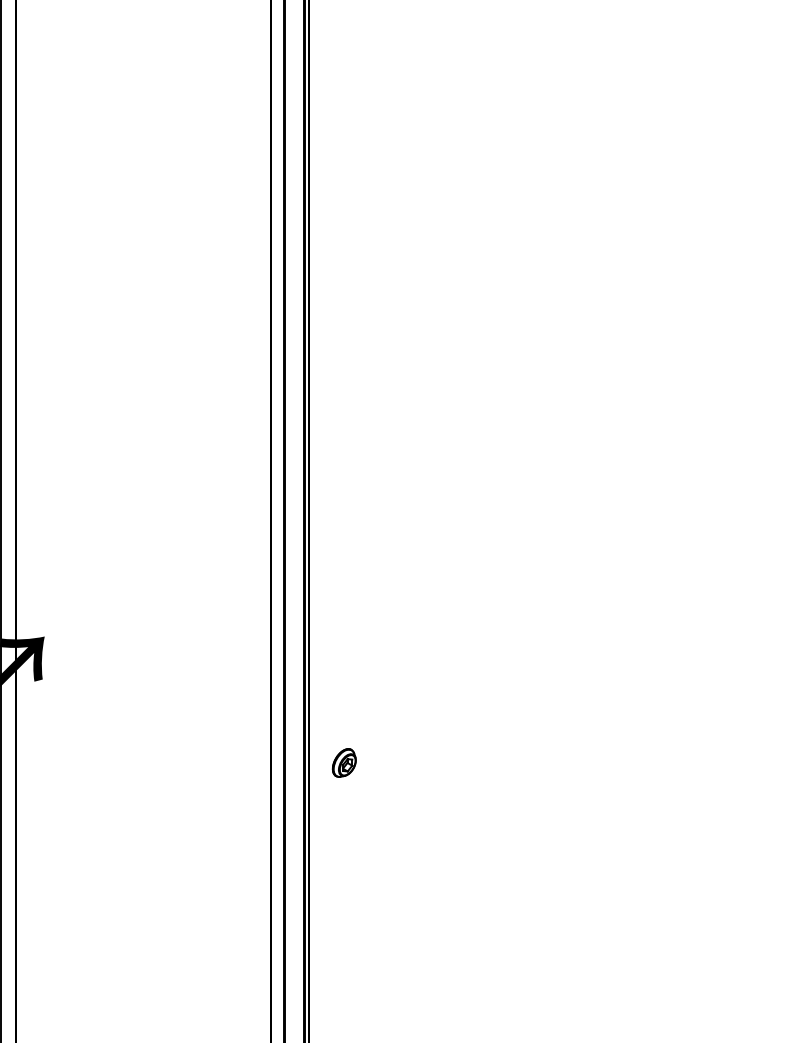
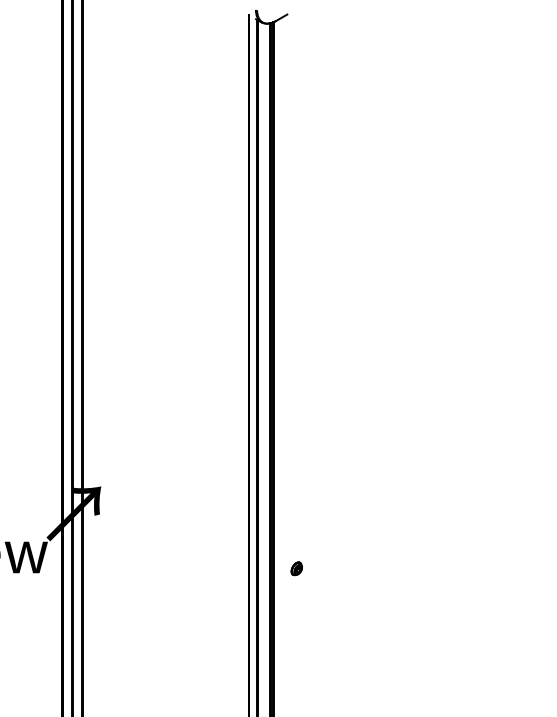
part: (343, 762) -> (296, 568), size x0.7

